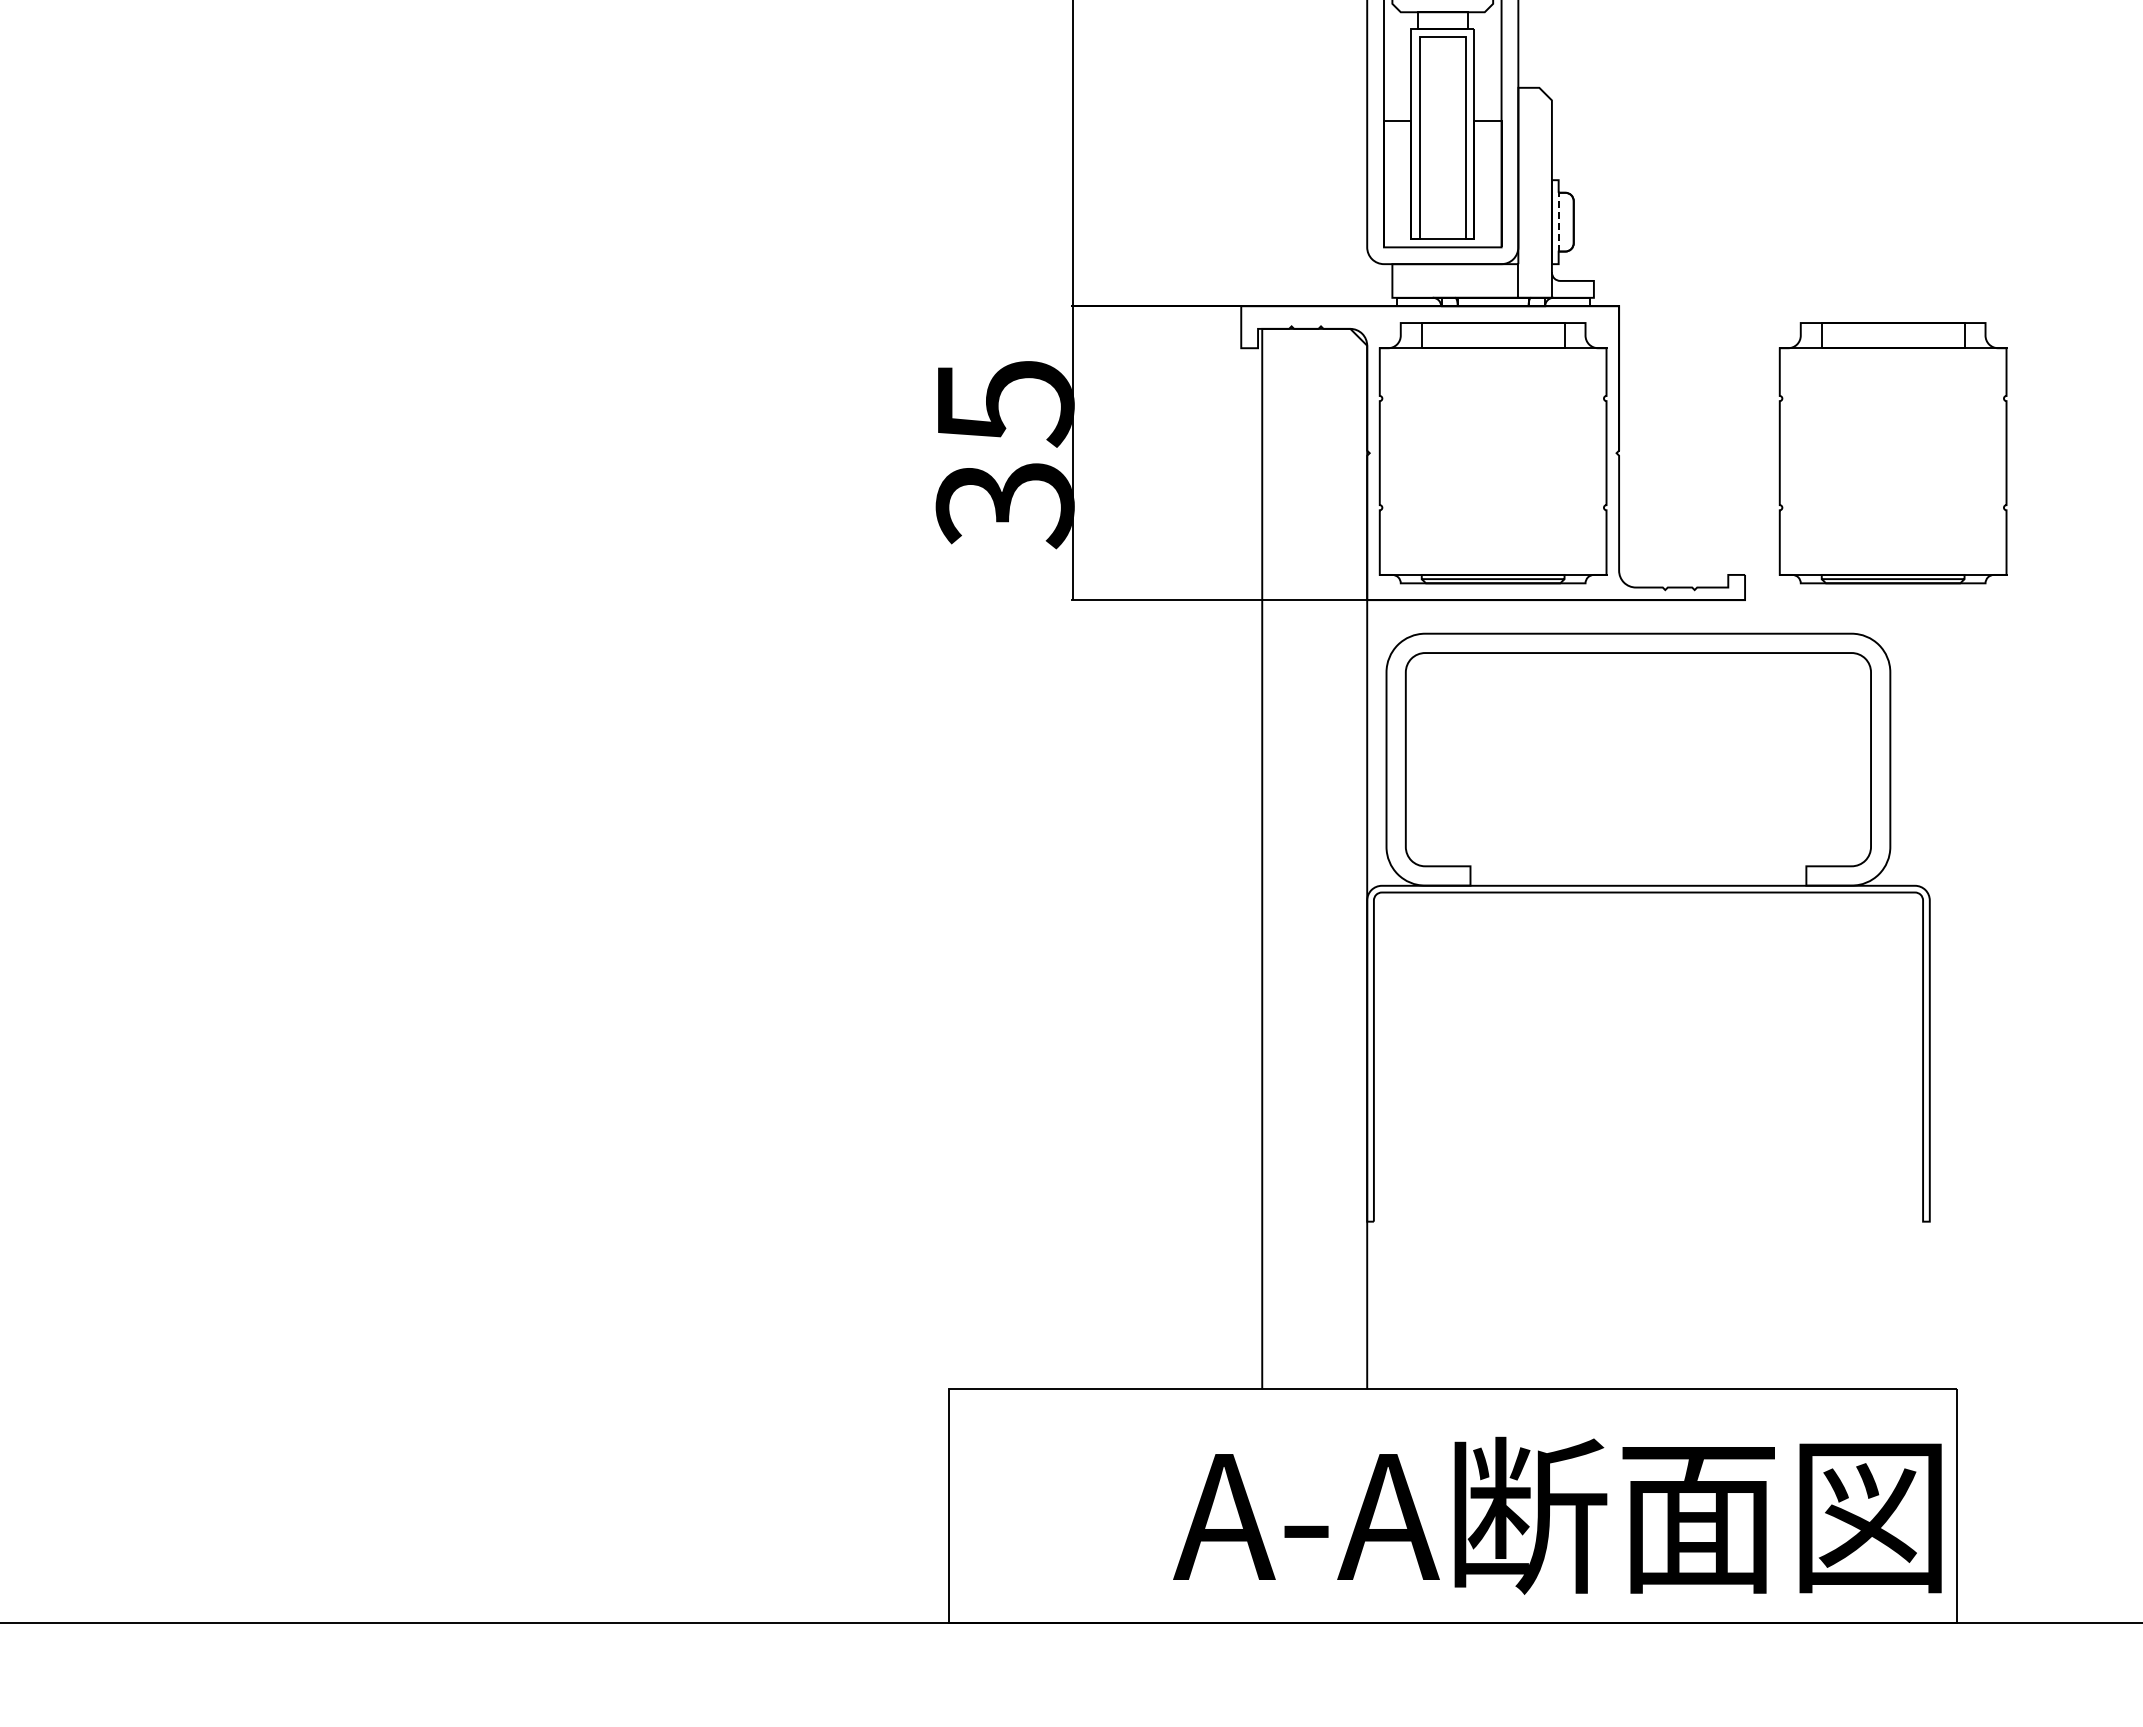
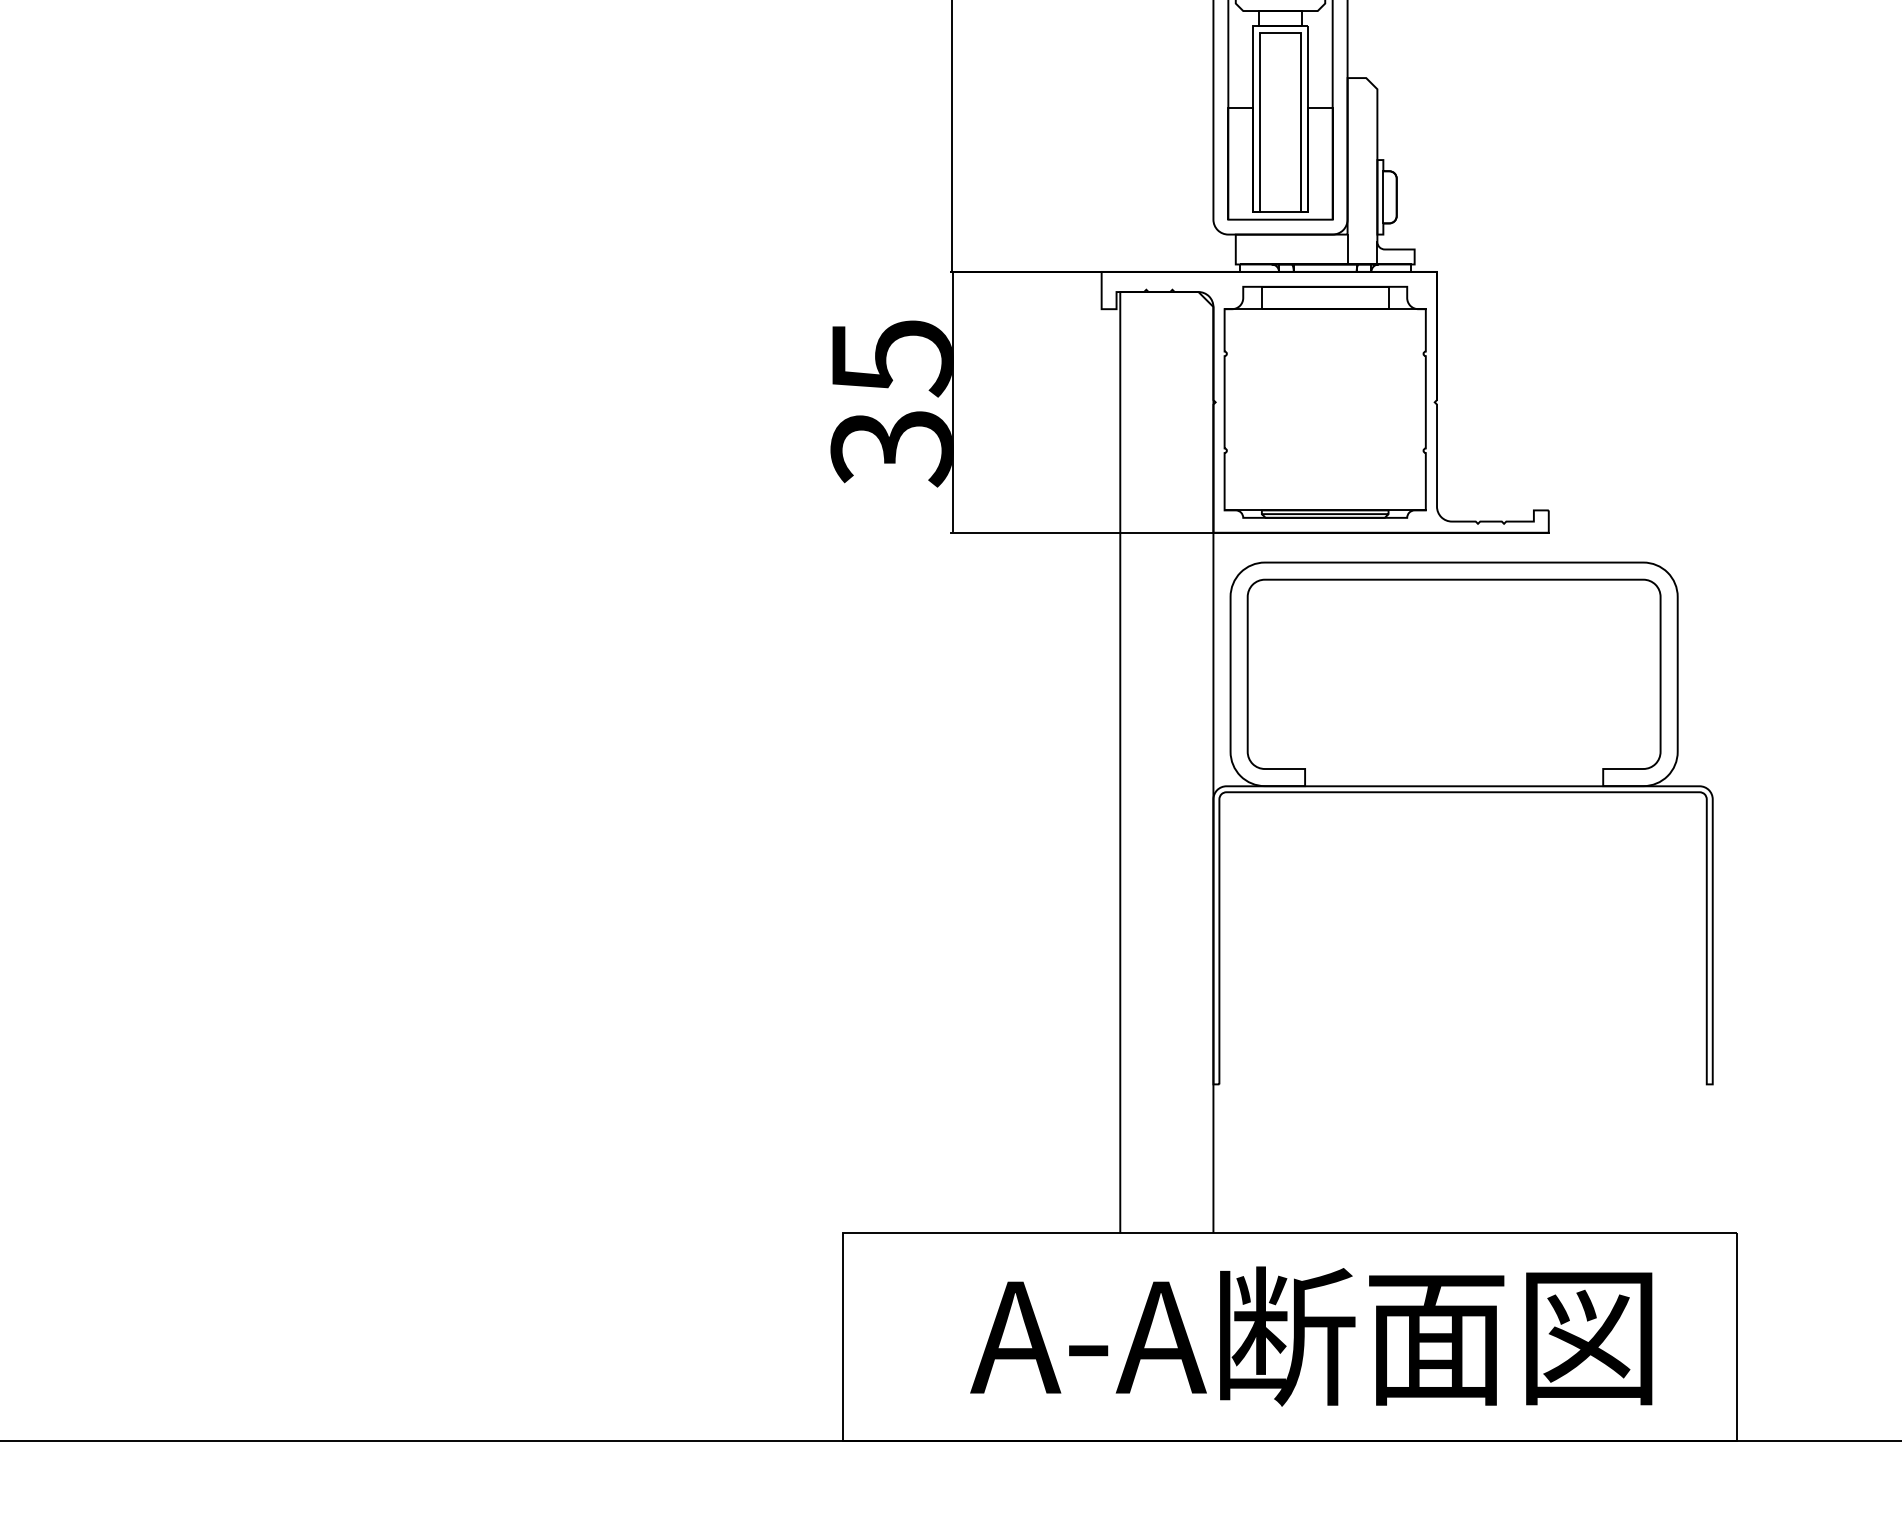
line: (1558, 221) -> (1383, 196), dashed -> solid
part: (1892, 453) -> (1679, 402), removed
text: (1557, 1515) -> (1311, 1336), moved

